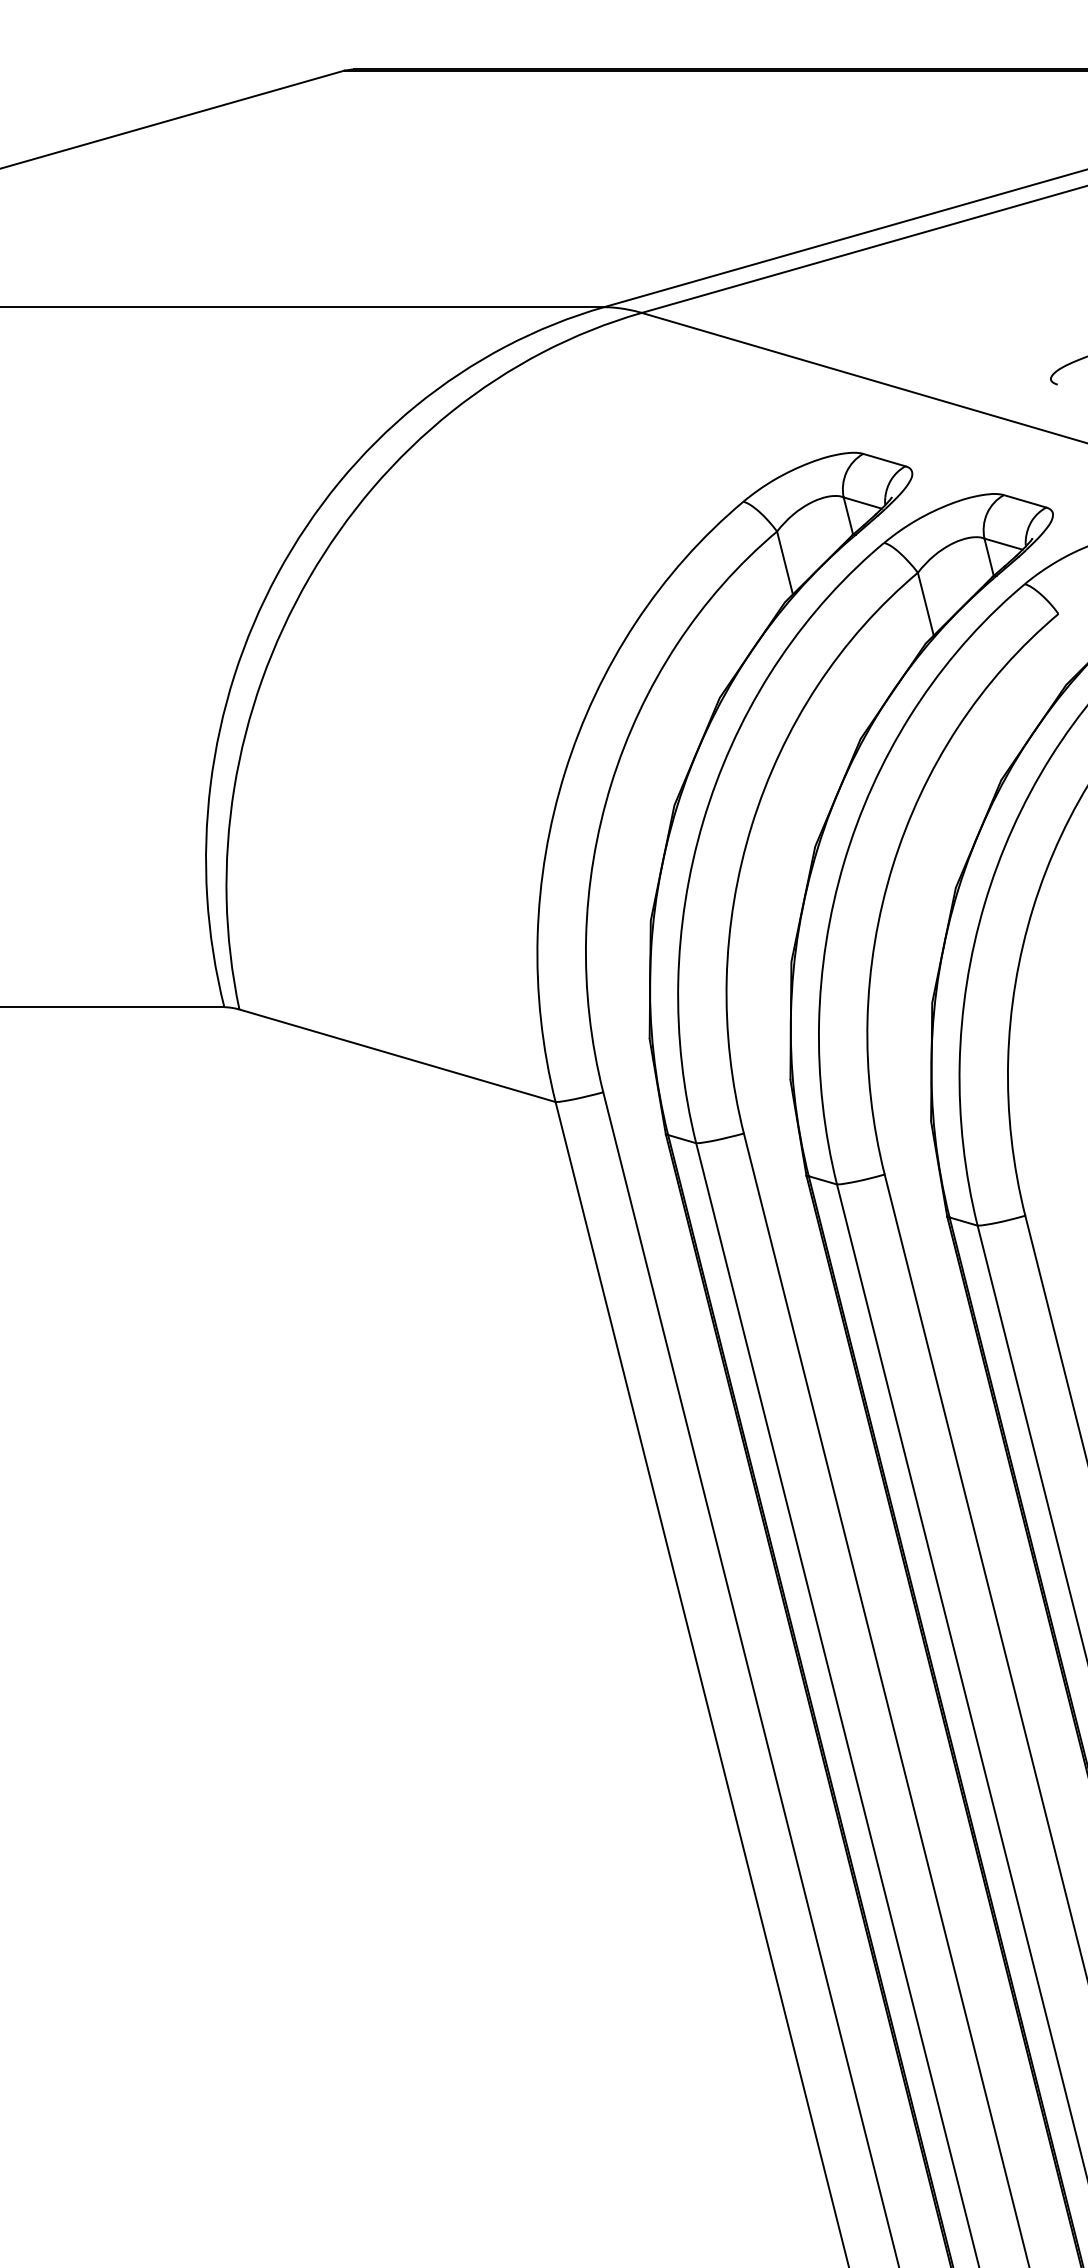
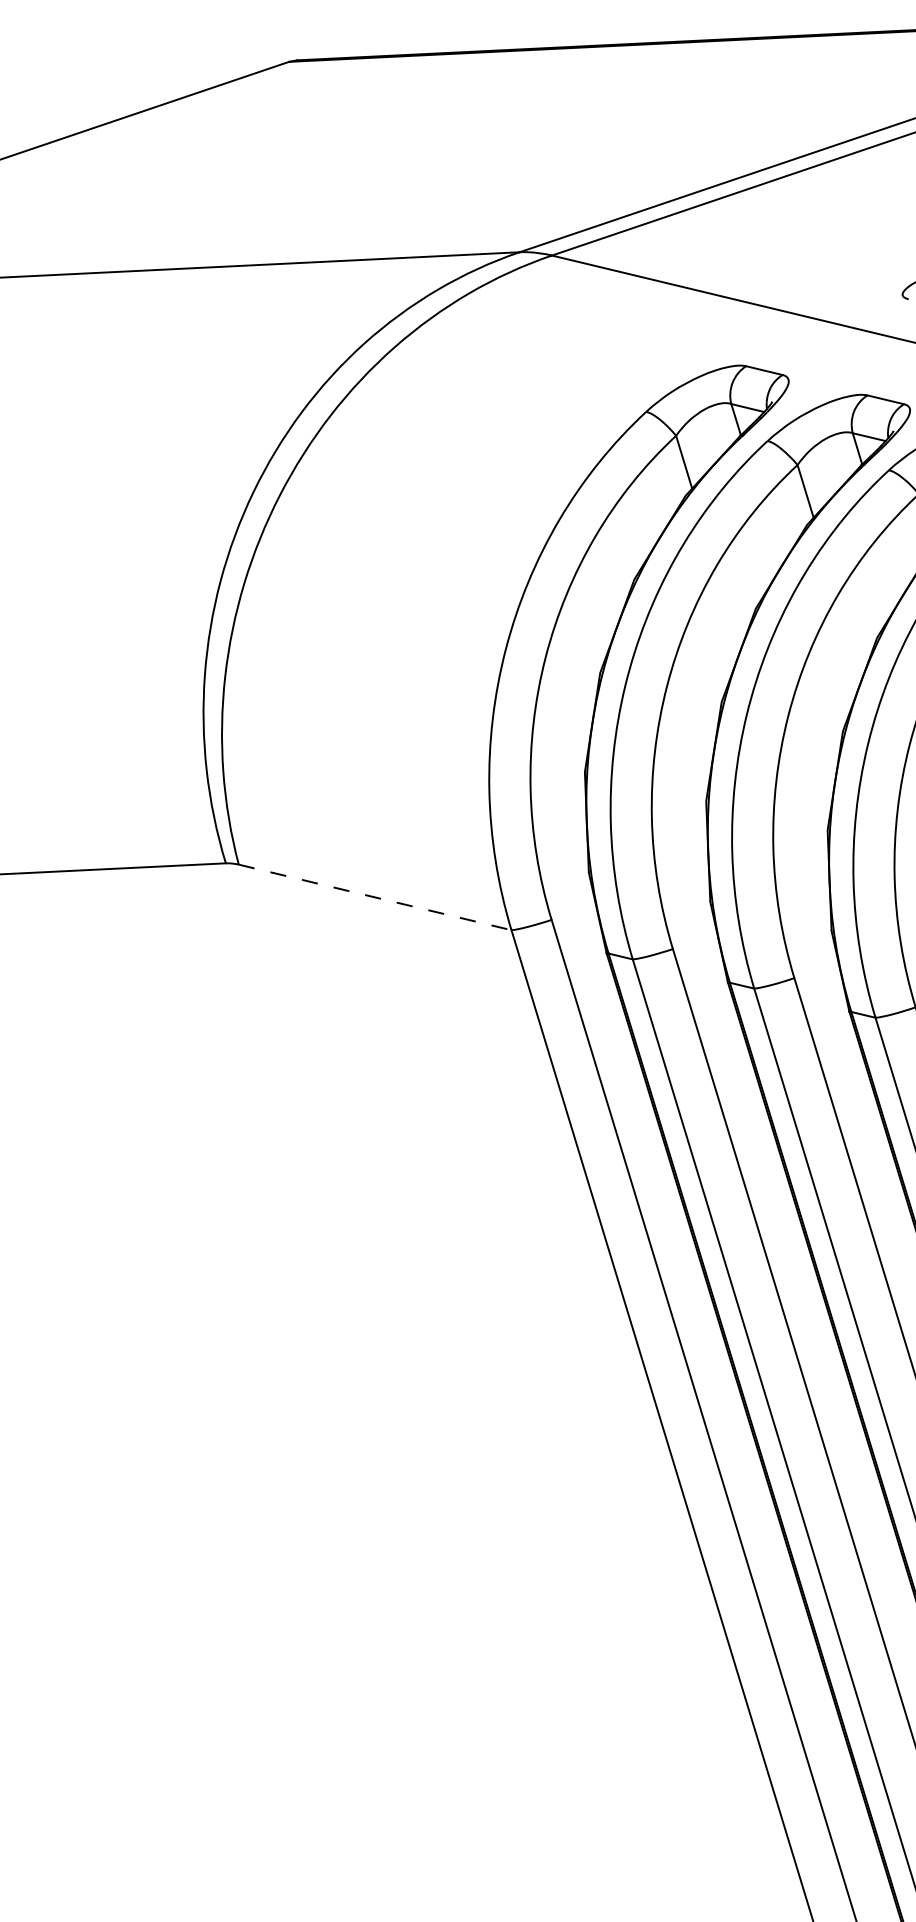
line: (397, 1055) -> (375, 897), solid -> dashed

